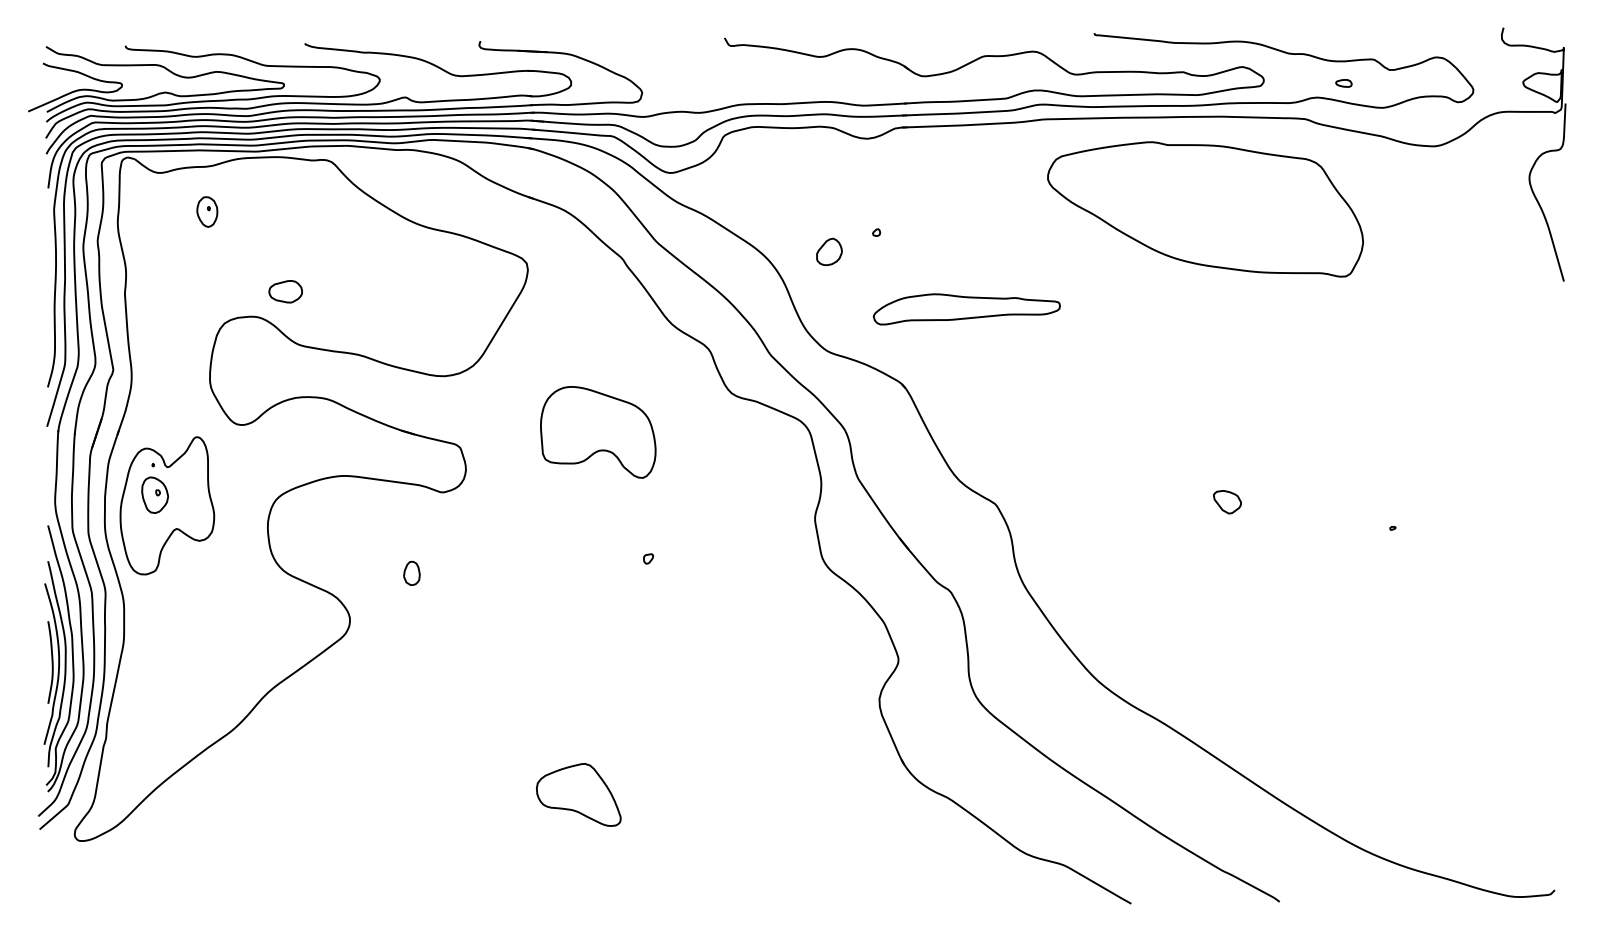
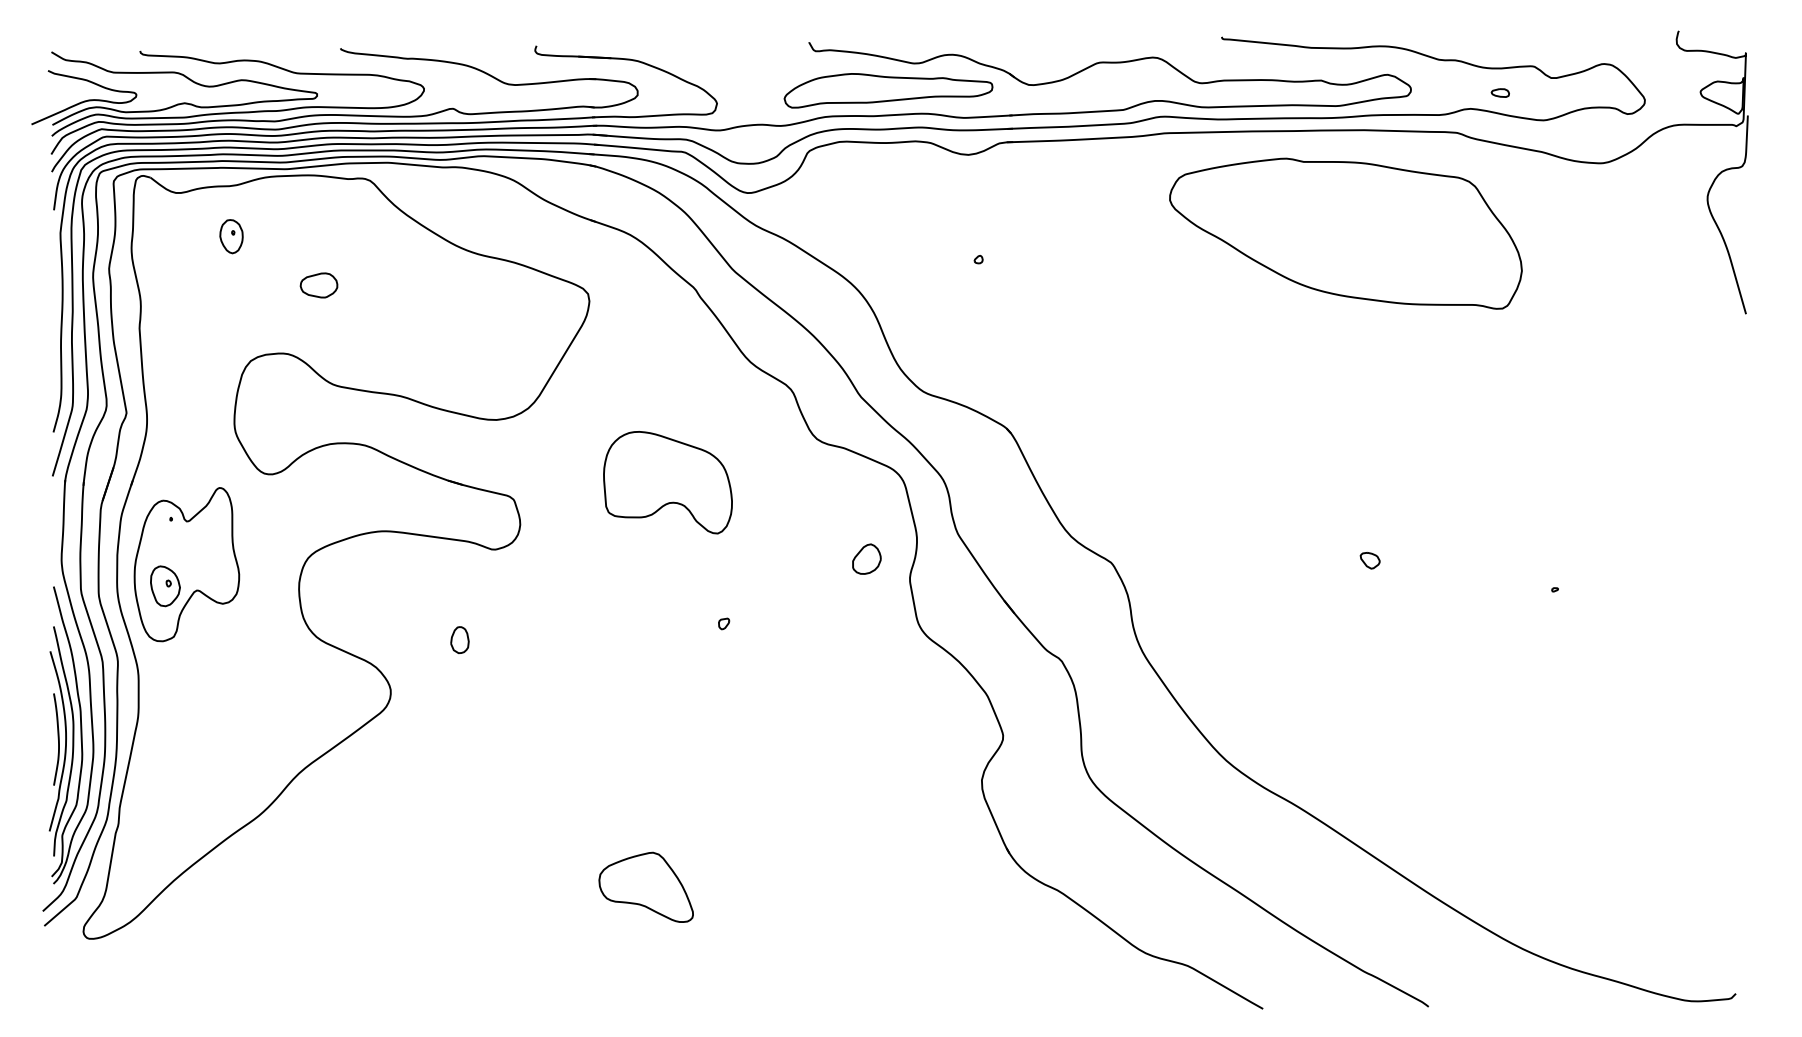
part: (829, 251) -> (866, 558), moved
part: (285, 291) -> (318, 285), moved
part: (966, 309) -> (888, 90), moved
part: (155, 494) -> (165, 585), moved
part: (1226, 502) -> (1369, 560), size x0.62

